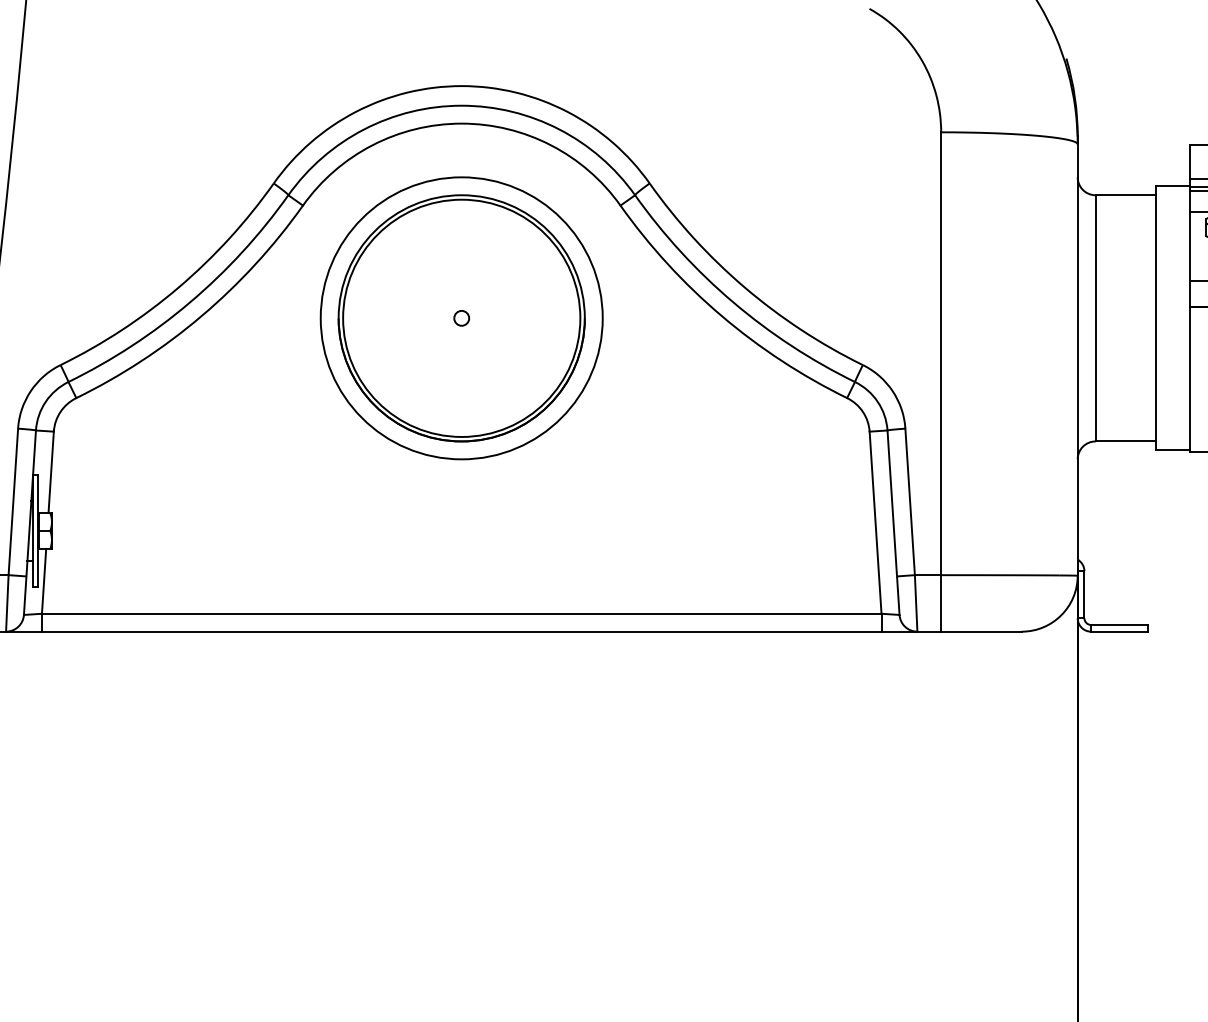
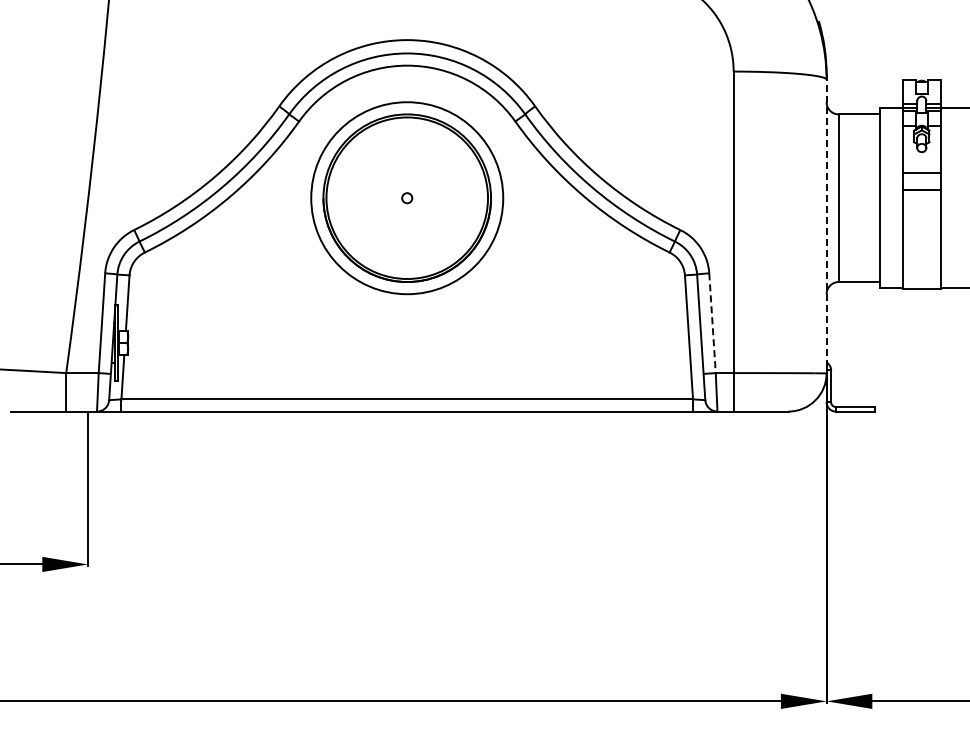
line: (1077, 355) -> (826, 223), solid -> dashed
line: (910, 502) -> (712, 323), solid -> dashed

